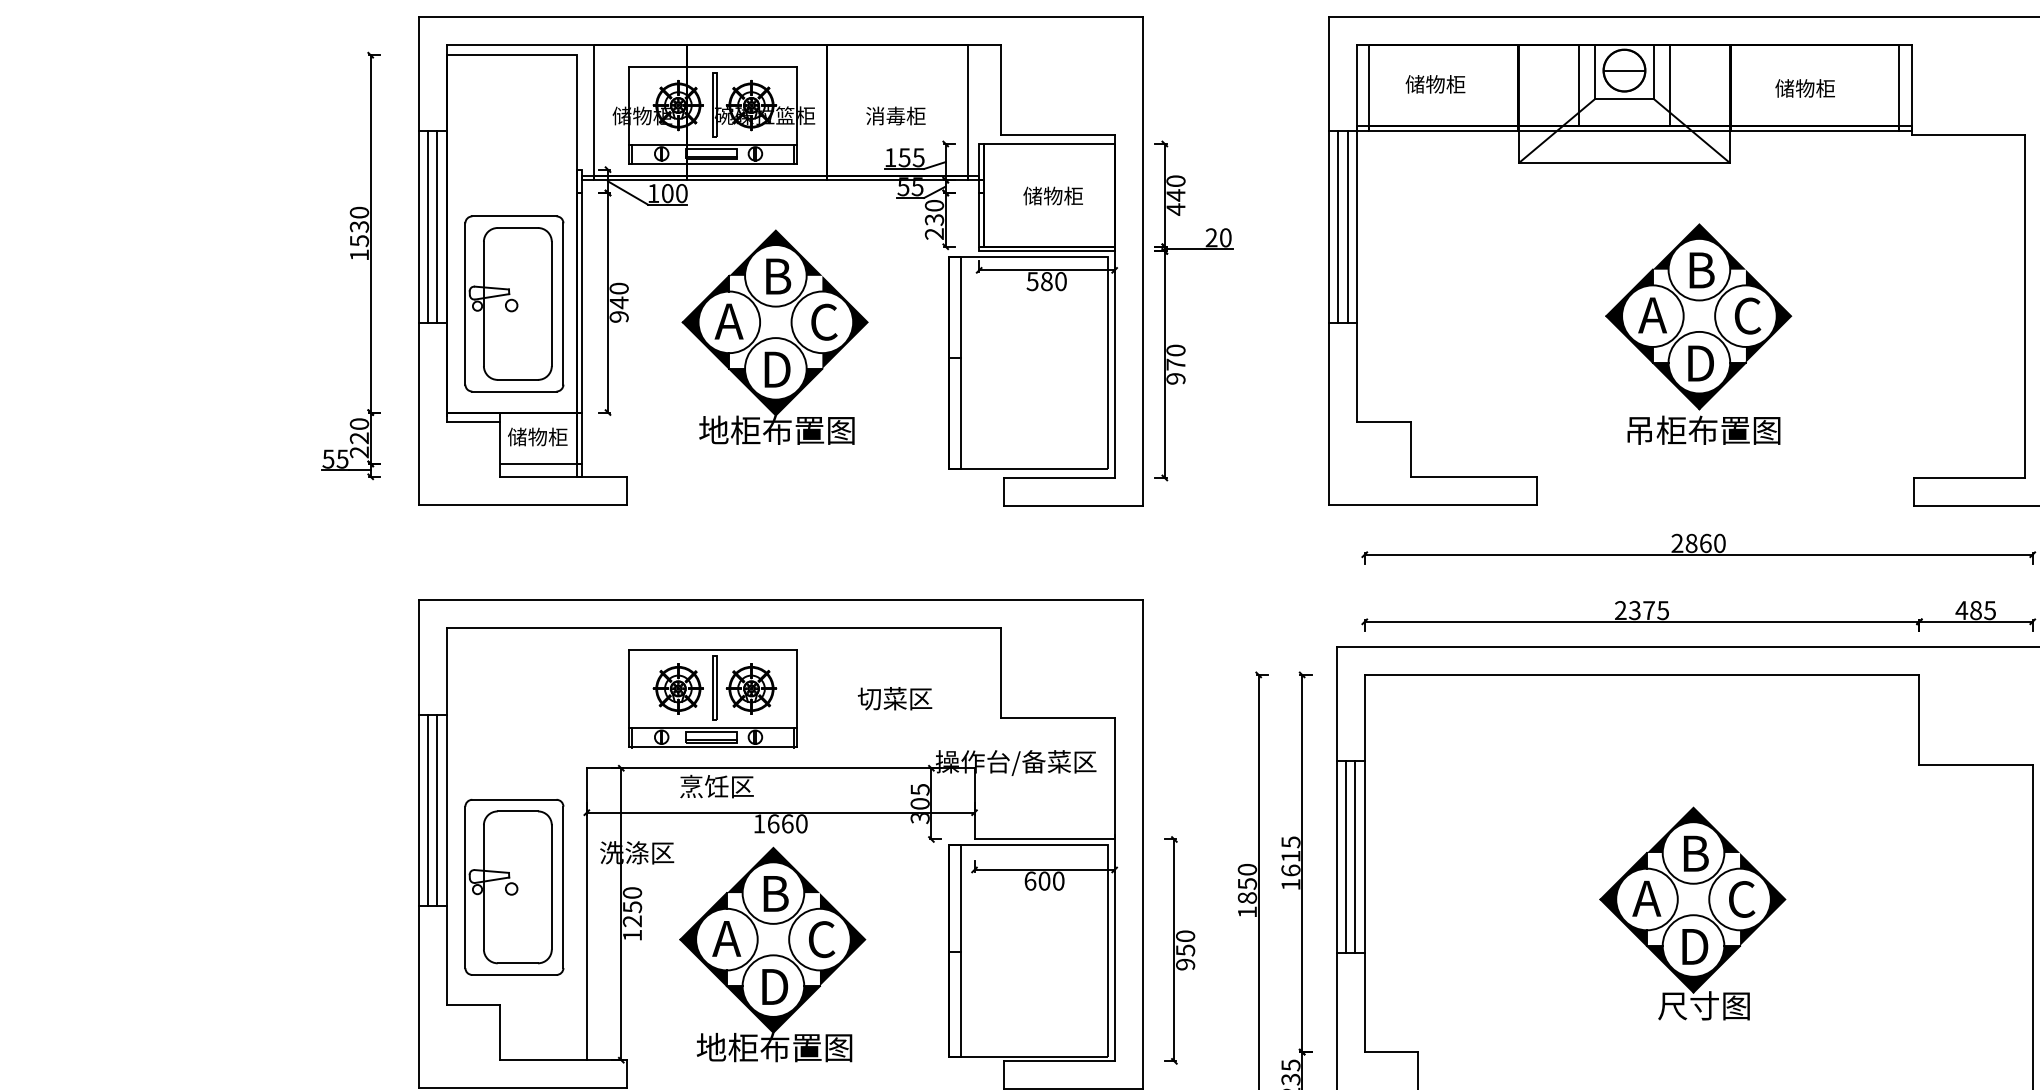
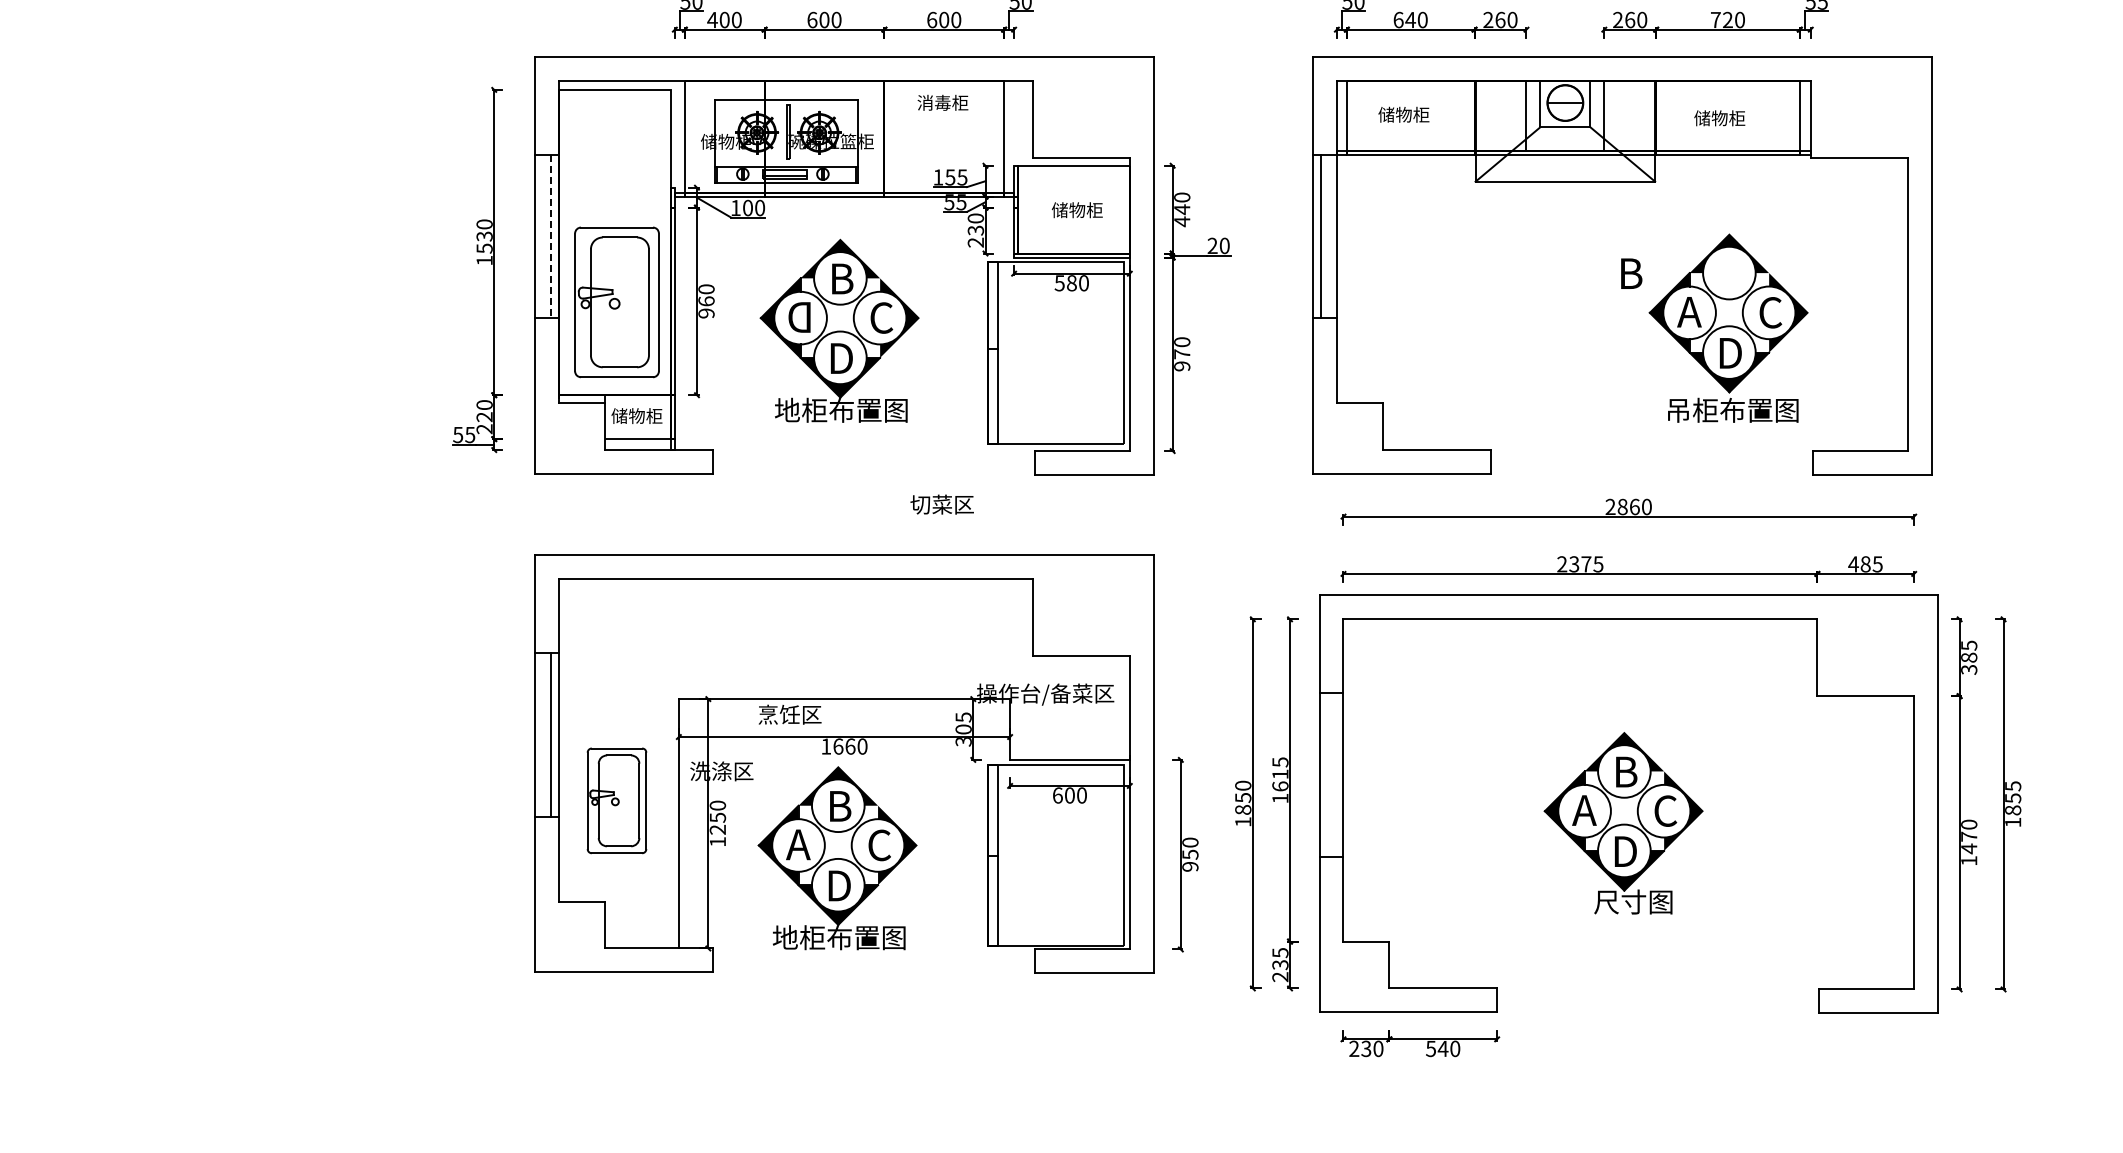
text: (895, 115) -> (942, 102), moved
line: (428, 226) -> (543, 236), removed
line: (437, 226) -> (551, 236), solid -> dashed
line: (1347, 226) -> (1328, 236), removed
text: (619, 302) -> (706, 301), 940 -> 960
text: (729, 321) -> (800, 317), A -> D
part: (1698, 333) -> (1728, 327), moved
part: (712, 698) -> (786, 639), removed
text: (894, 698) -> (941, 504), moved
line: (428, 809) -> (543, 734), removed
line: (1346, 856) -> (1327, 774), removed
line: (1355, 856) -> (1335, 774), removed
part: (513, 886) -> (616, 800), size x0.7

